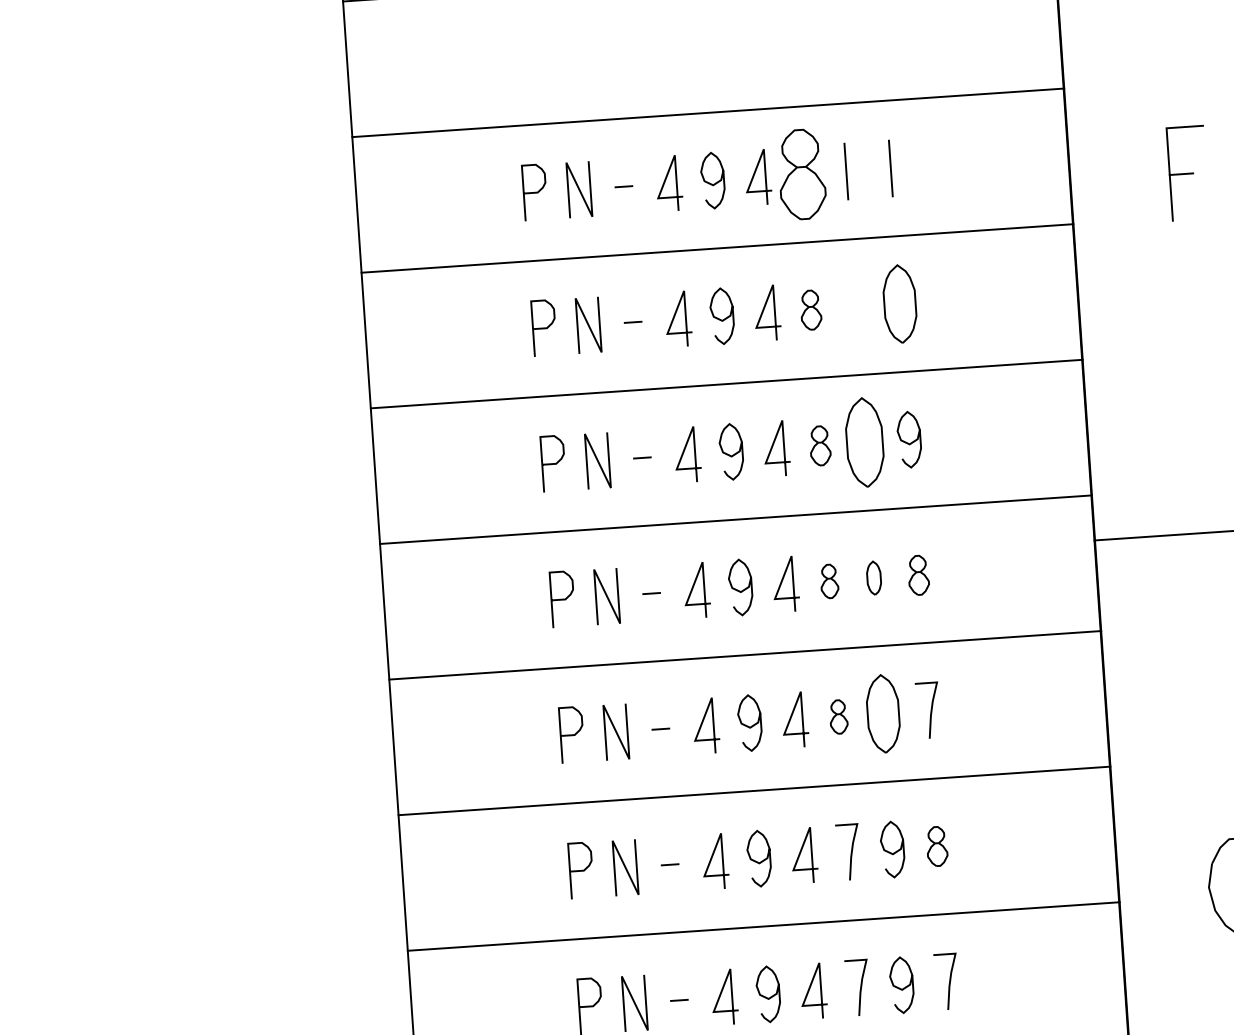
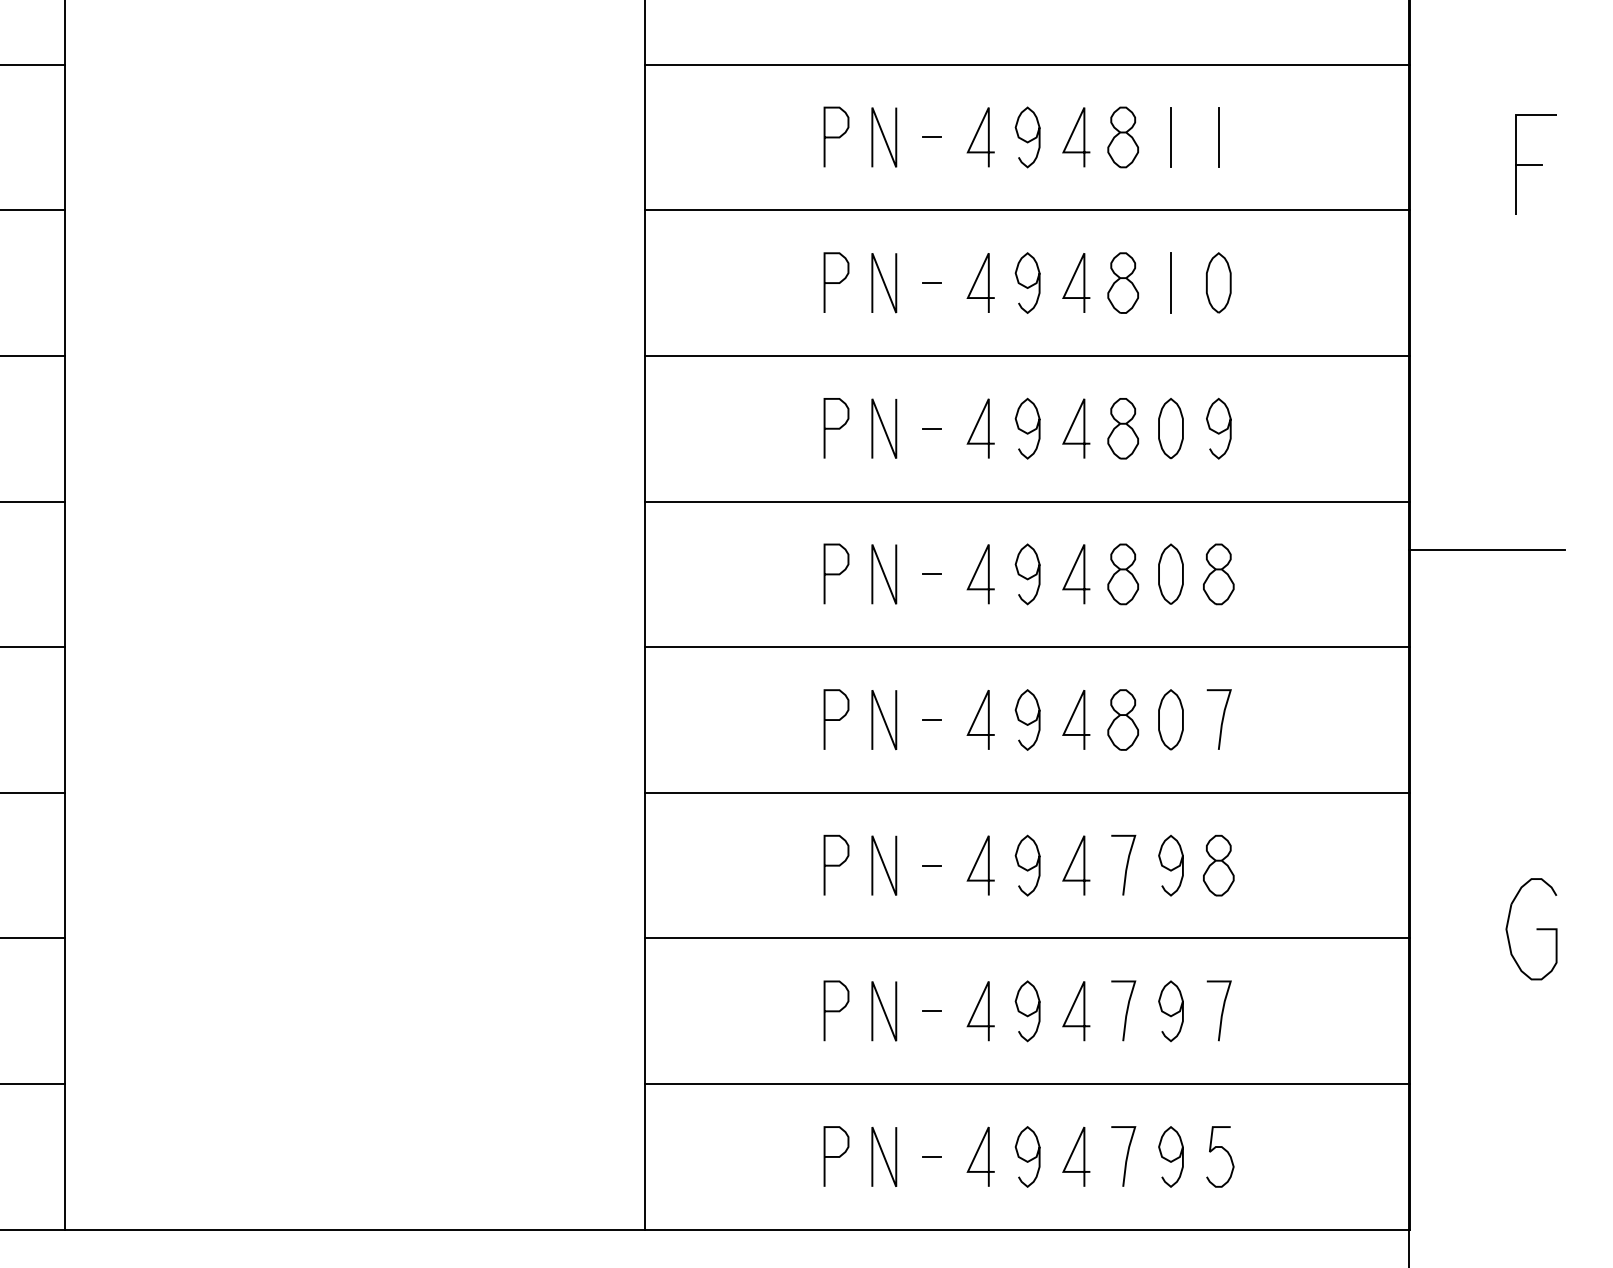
part: (801, 174) -> (1122, 137), size x0.62
part: (899, 303) -> (1218, 282), size x0.71
line: (855, 306) -> (1170, 282), added
part: (810, 309) -> (1122, 282), size x1.43
part: (864, 442) -> (1170, 428), size x0.62
part: (819, 445) -> (1122, 428), size x1.43
part: (918, 575) -> (1218, 574), size x1.43
part: (873, 577) -> (1170, 573), size x1.67
part: (828, 581) -> (1122, 574), size x1.67
part: (882, 713) -> (1170, 719), size x0.71
part: (838, 716) -> (1122, 719), size x1.67
part: (936, 846) -> (1218, 865), size x1.43

